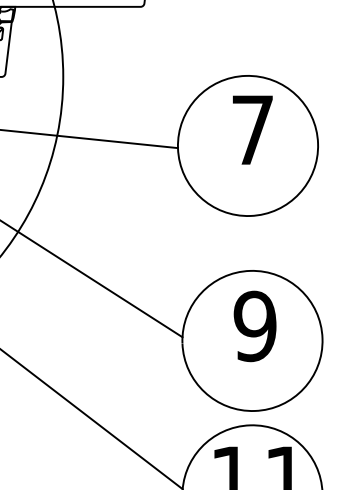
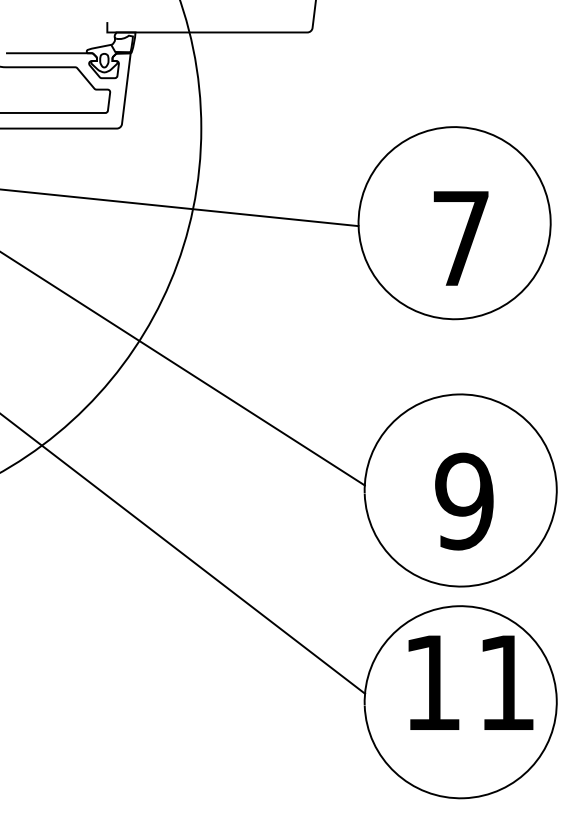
text: (252, 130) -> (460, 238), moved
text: (255, 326) -> (464, 501), moved

